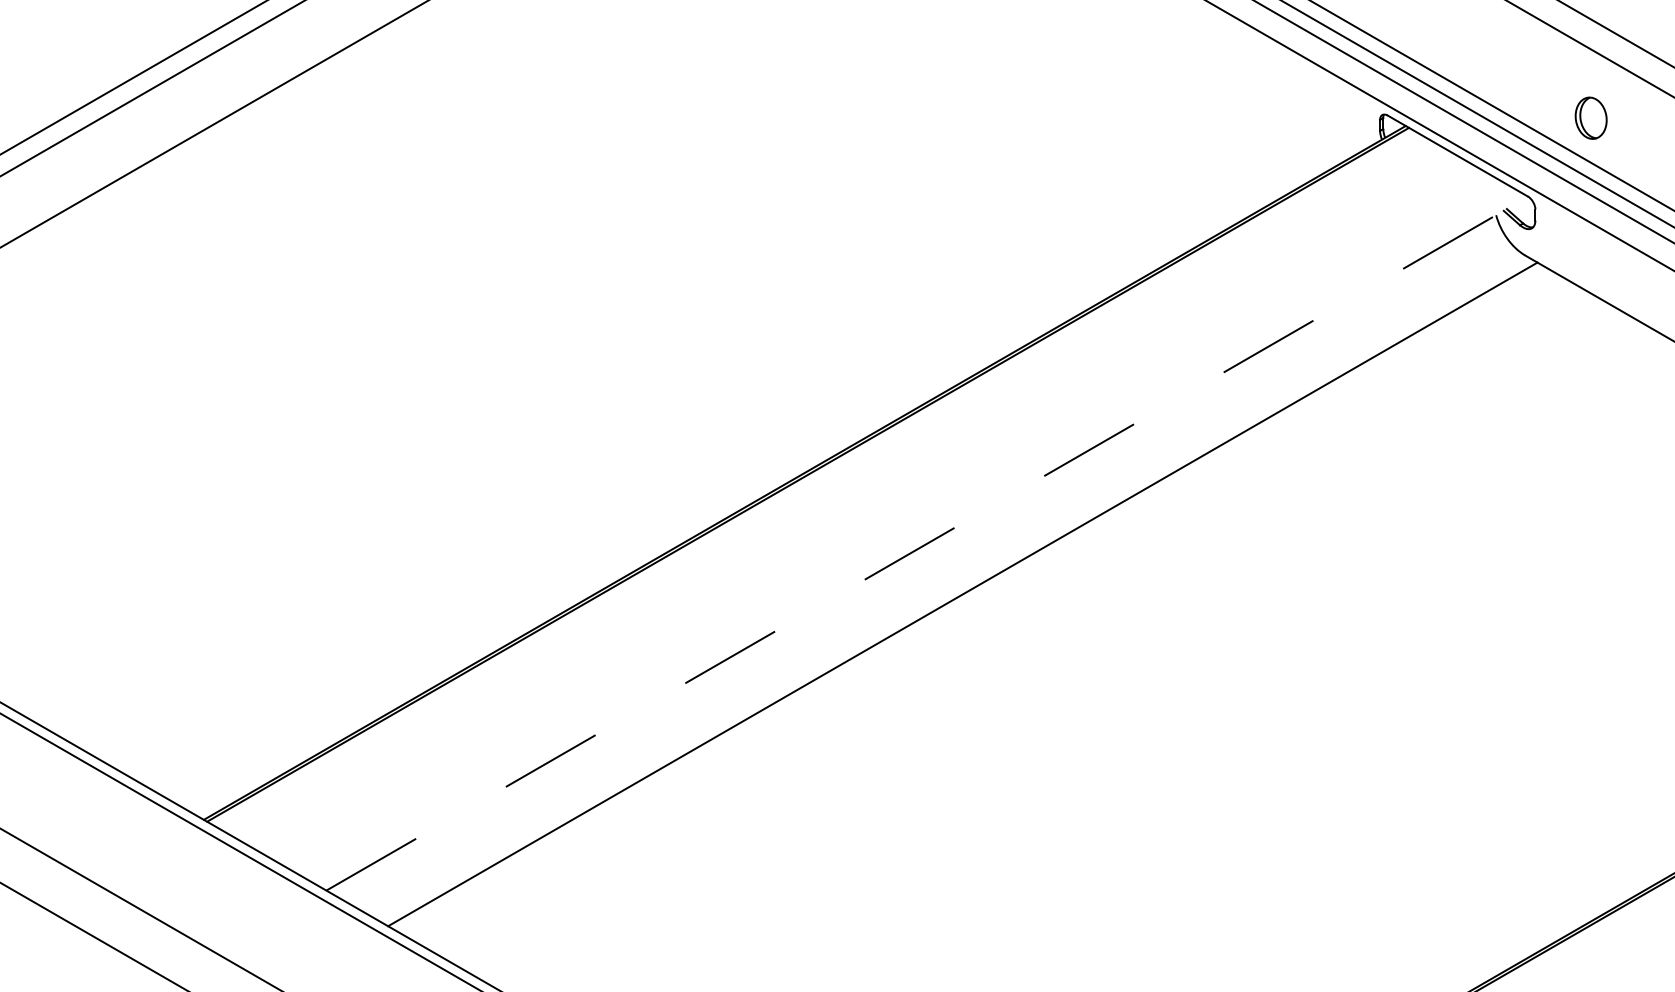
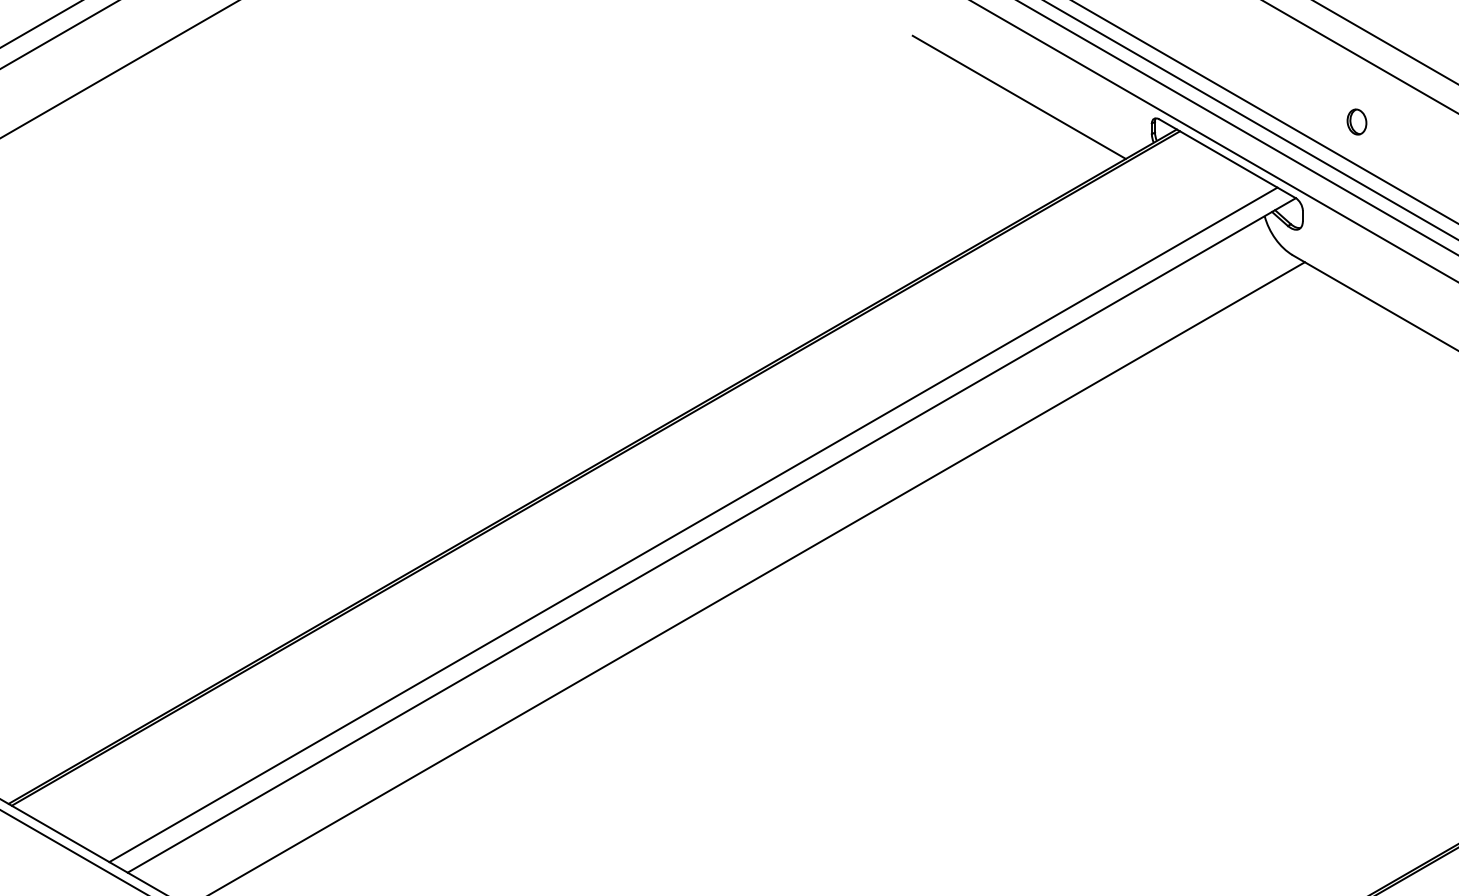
line: (1243, 92) -> (1019, 96), added
part: (1590, 118) -> (1356, 122), size x0.62
line: (908, 532) -> (693, 524), added
line: (927, 543) -> (711, 535), dashed -> solid

